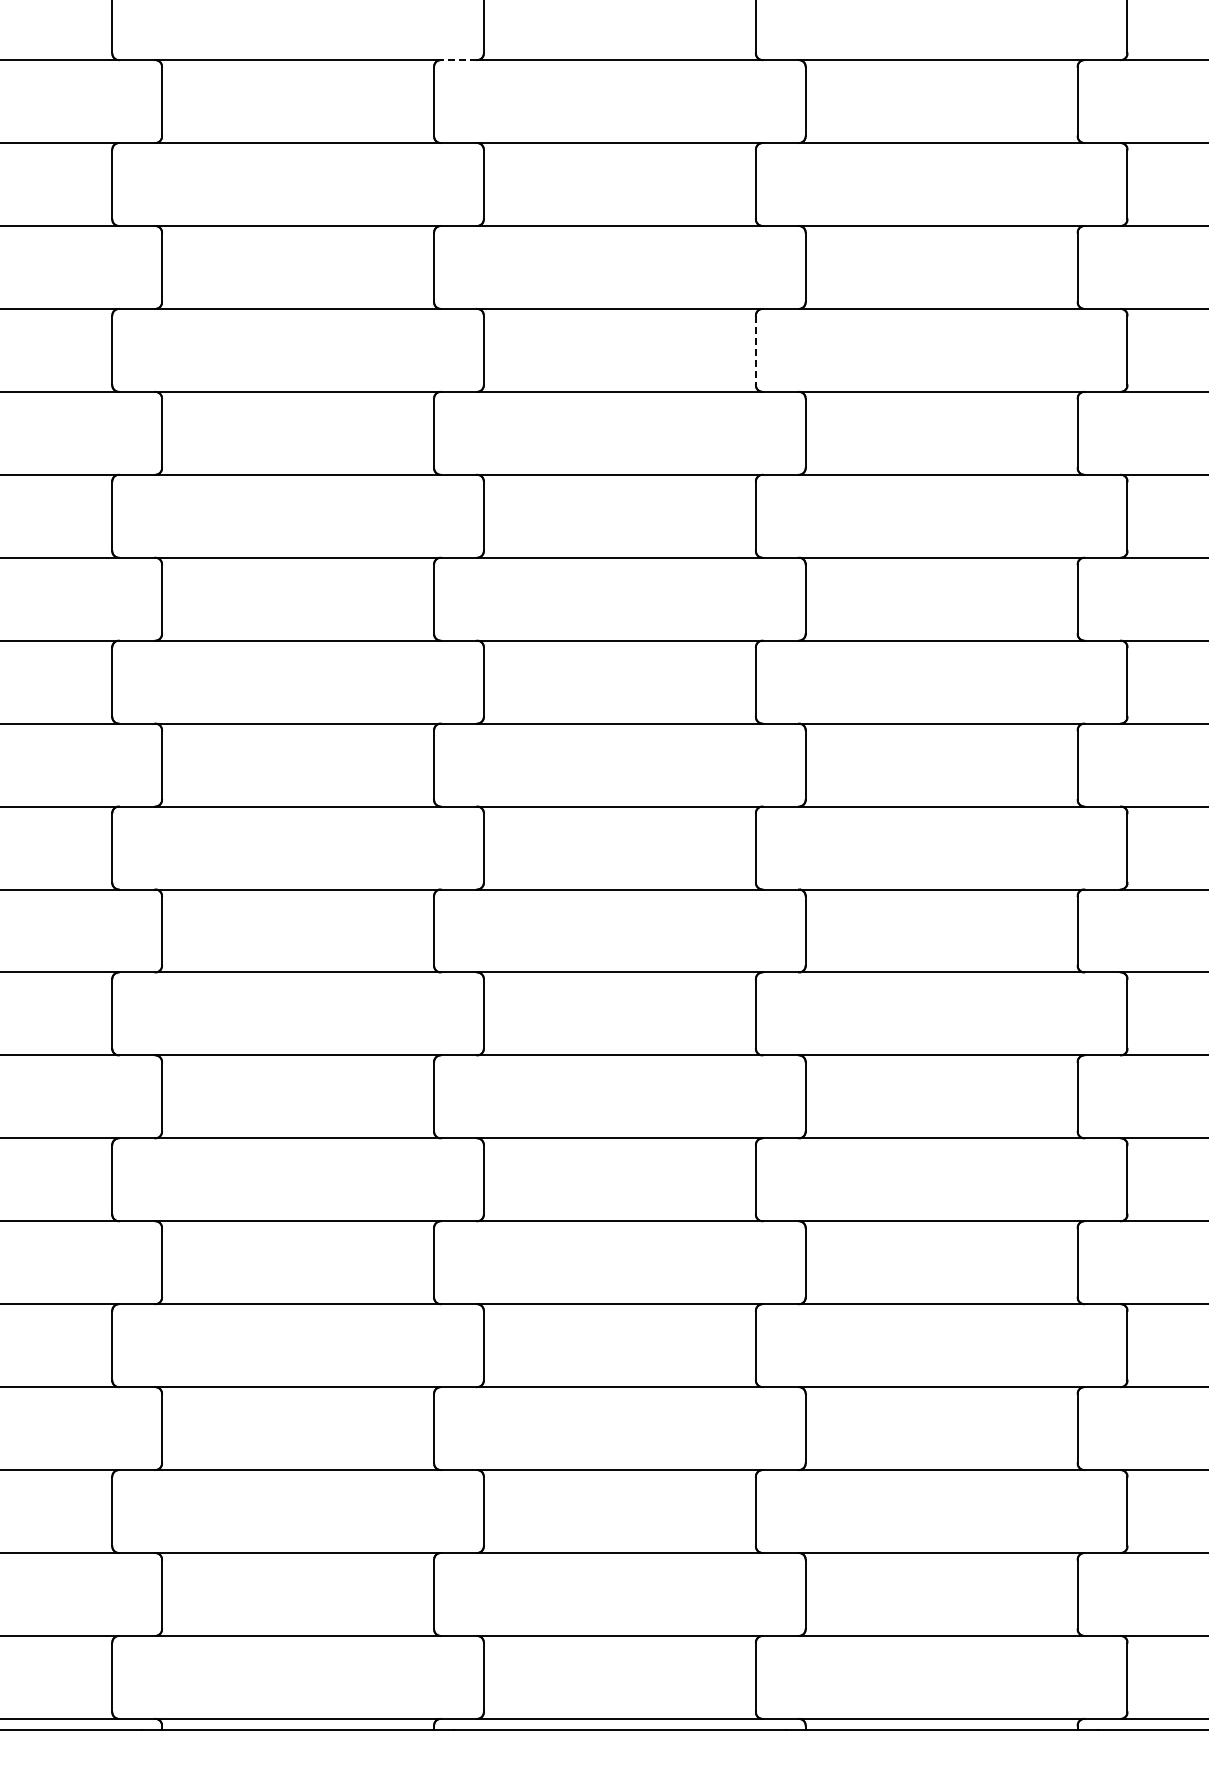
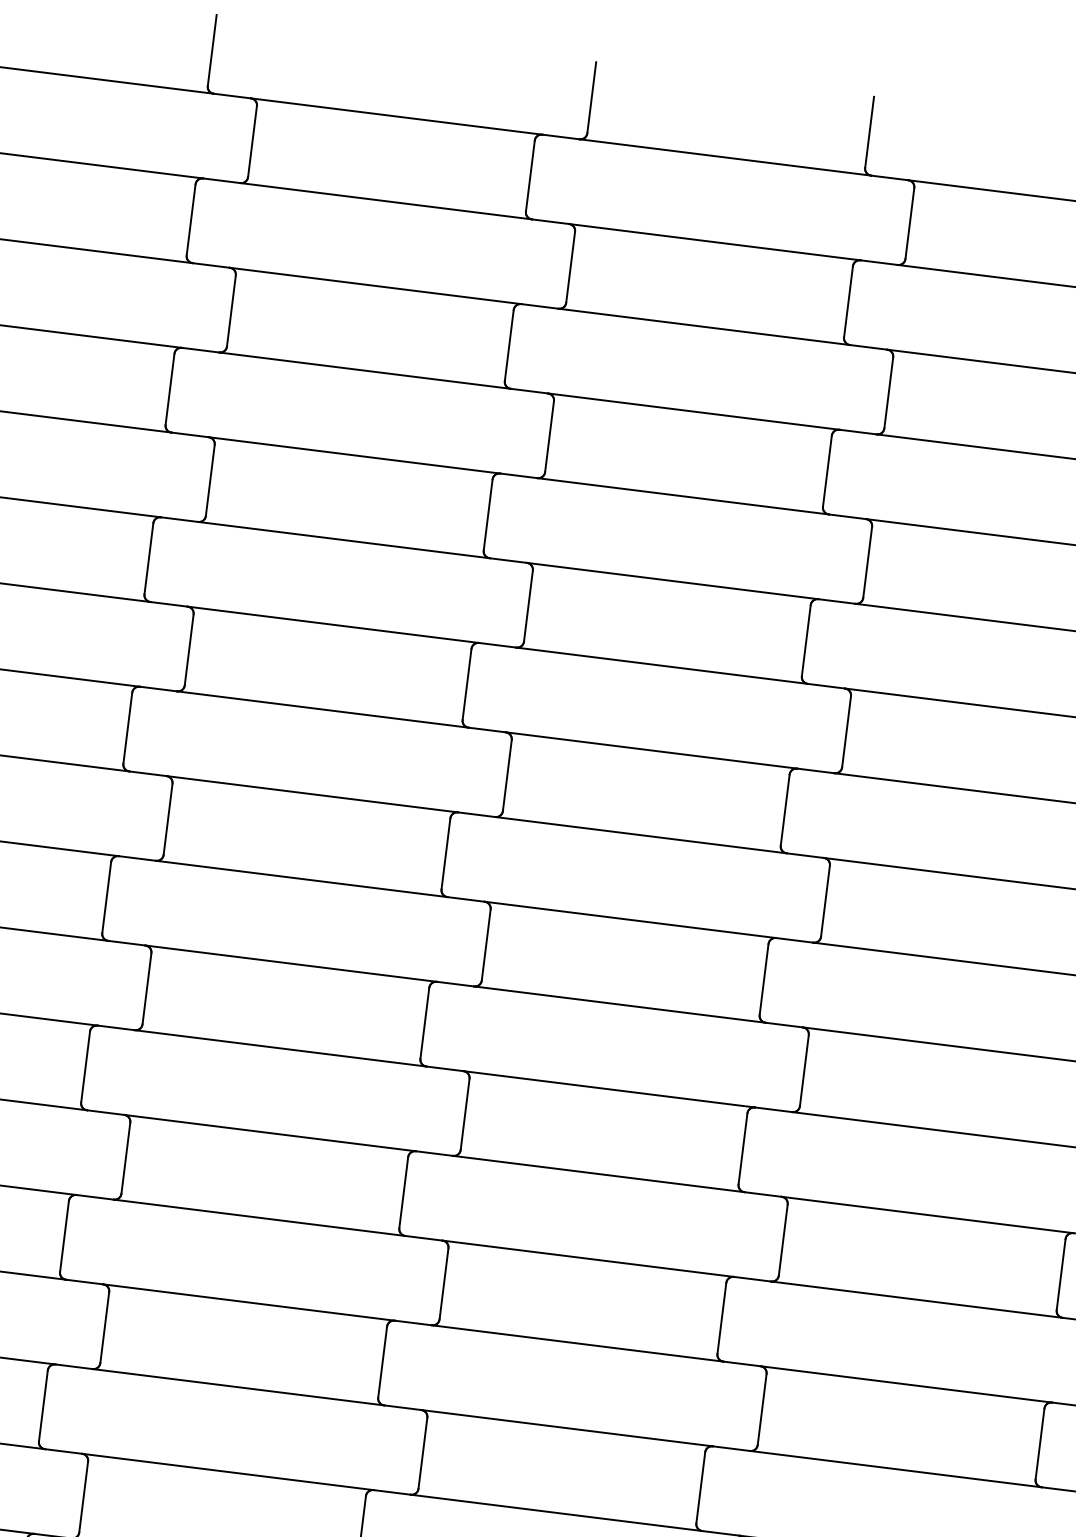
line: (458, 60) -> (560, 137), dashed -> solid
line: (755, 350) -> (826, 471), dashed -> solid

